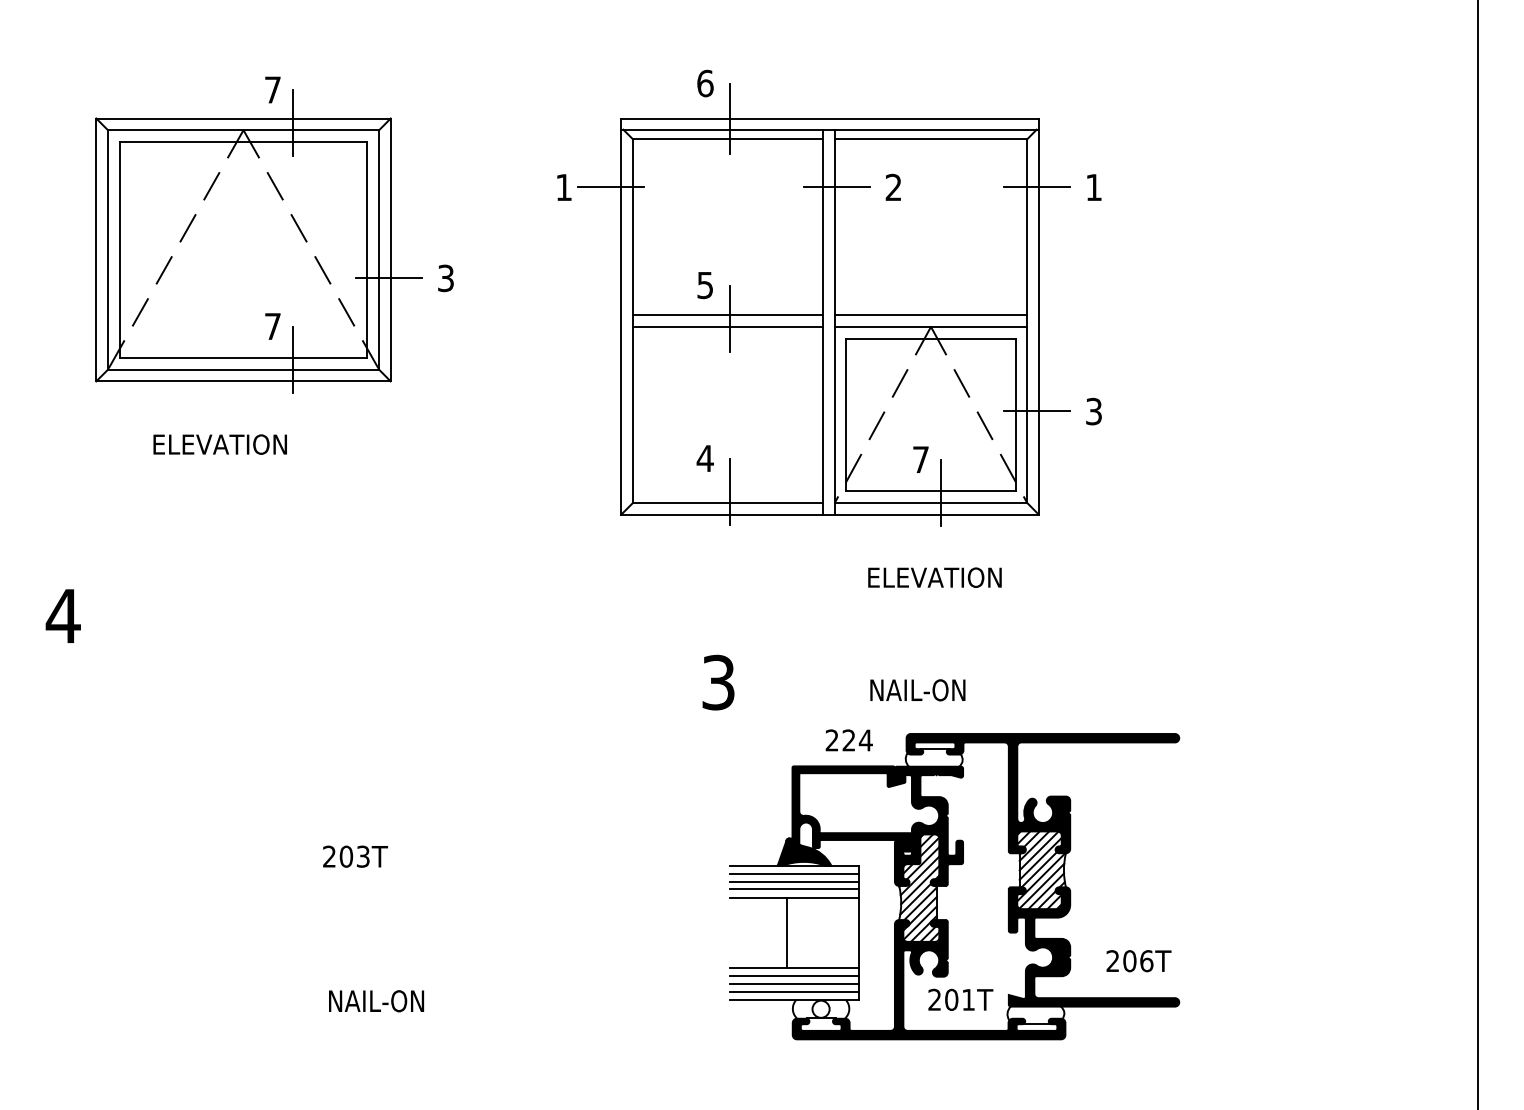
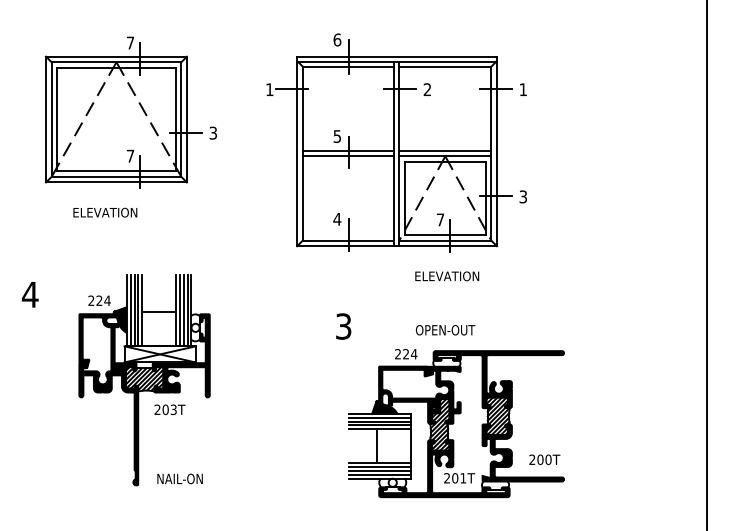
text: (931, 690) -> (445, 330), NAIL-ON -> OPEN-OUT
part: (302, 795) -> (144, 380), added
text: (1146, 960) -> (548, 459), 206T -> 200T

